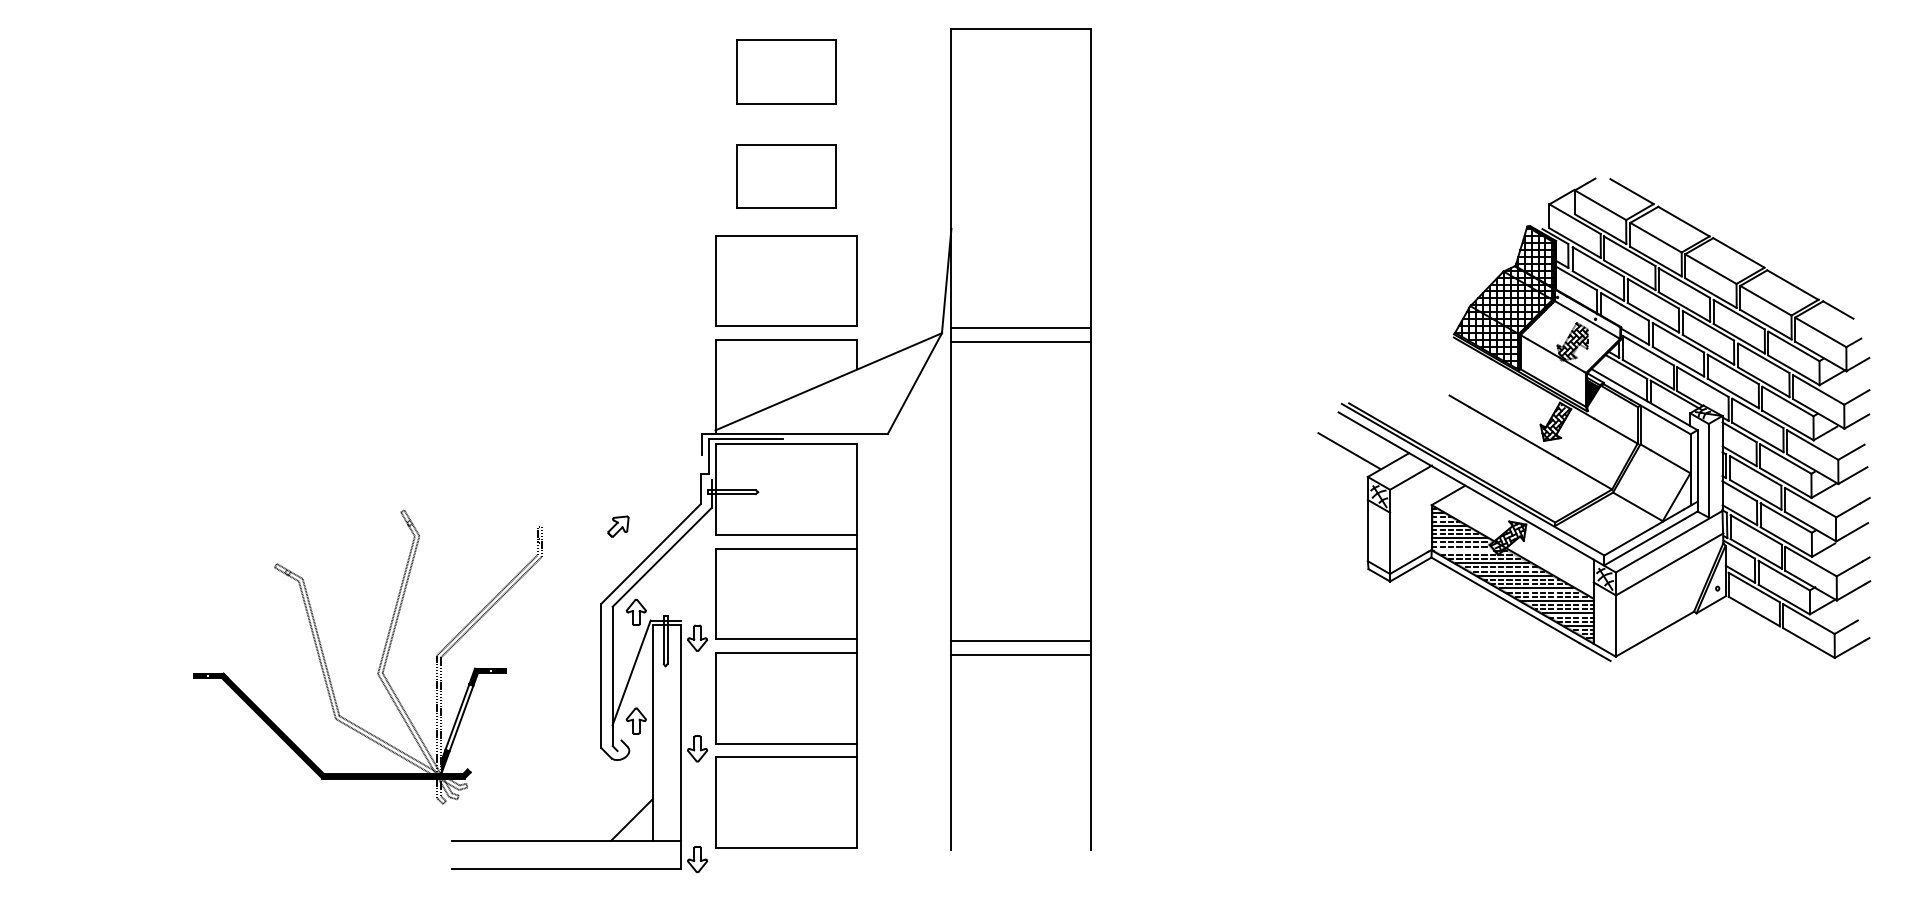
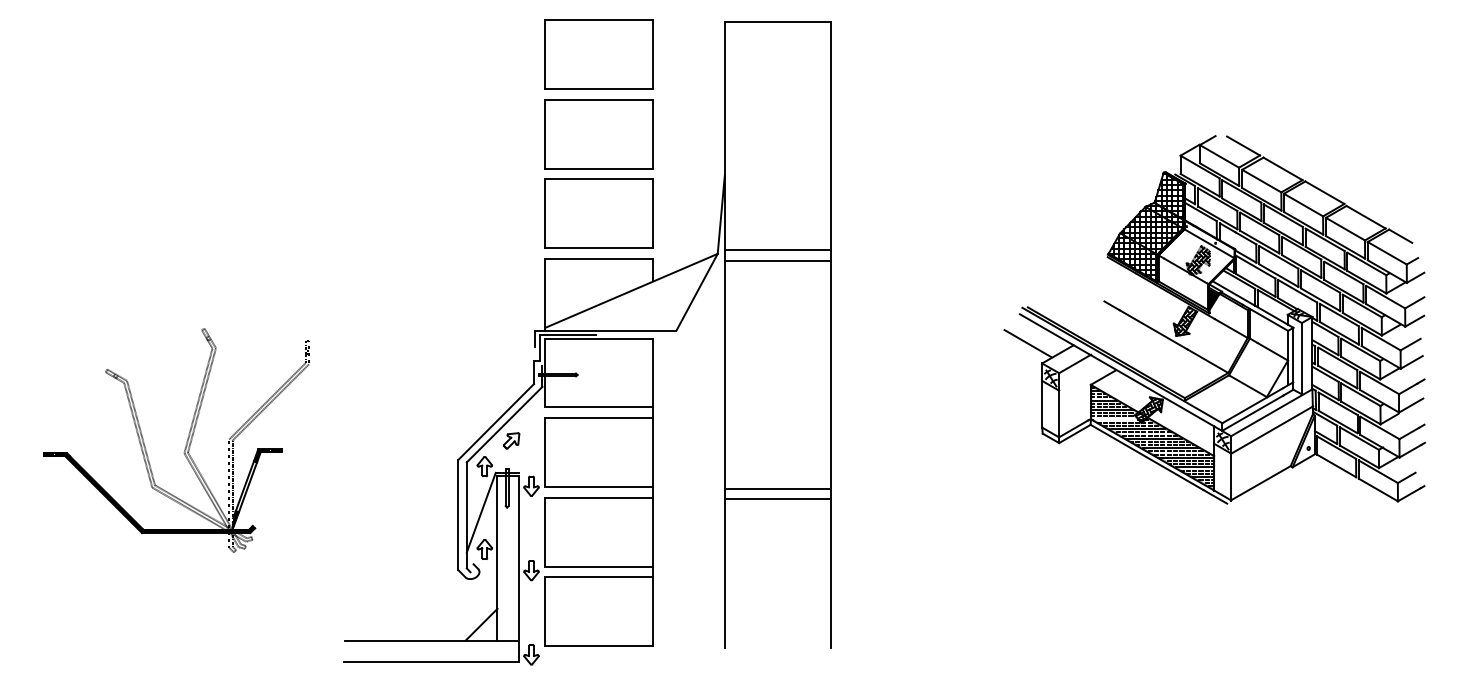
part: (786, 71) -> (599, 54), size x1.43
part: (786, 176) -> (599, 134), size x1.43
part: (618, 526) -> (511, 440), moved
part: (380, 660) -> (186, 443), moved

